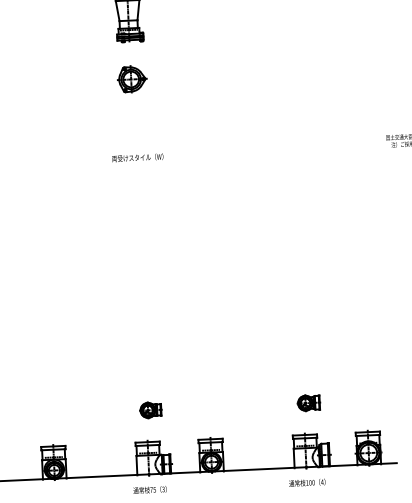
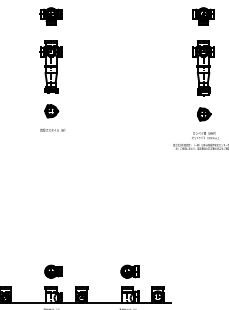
text: (137, 156) -> (52, 129), moved
part: (307, 402) -> (129, 271), size x1.67
part: (150, 409) -> (53, 271), size x1.67

